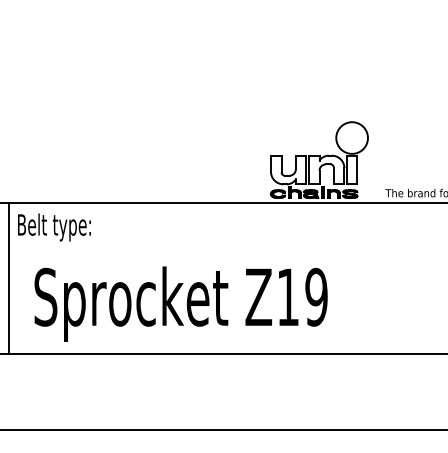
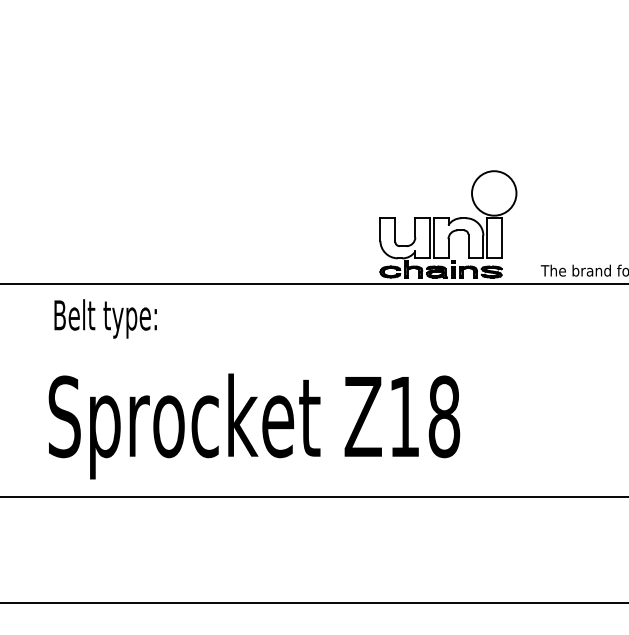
text: (54, 227) -> (105, 318), moved
line: (8, 277) -> (12, 389), removed
text: (316, 297) -> (444, 416), Z19 -> Z18

